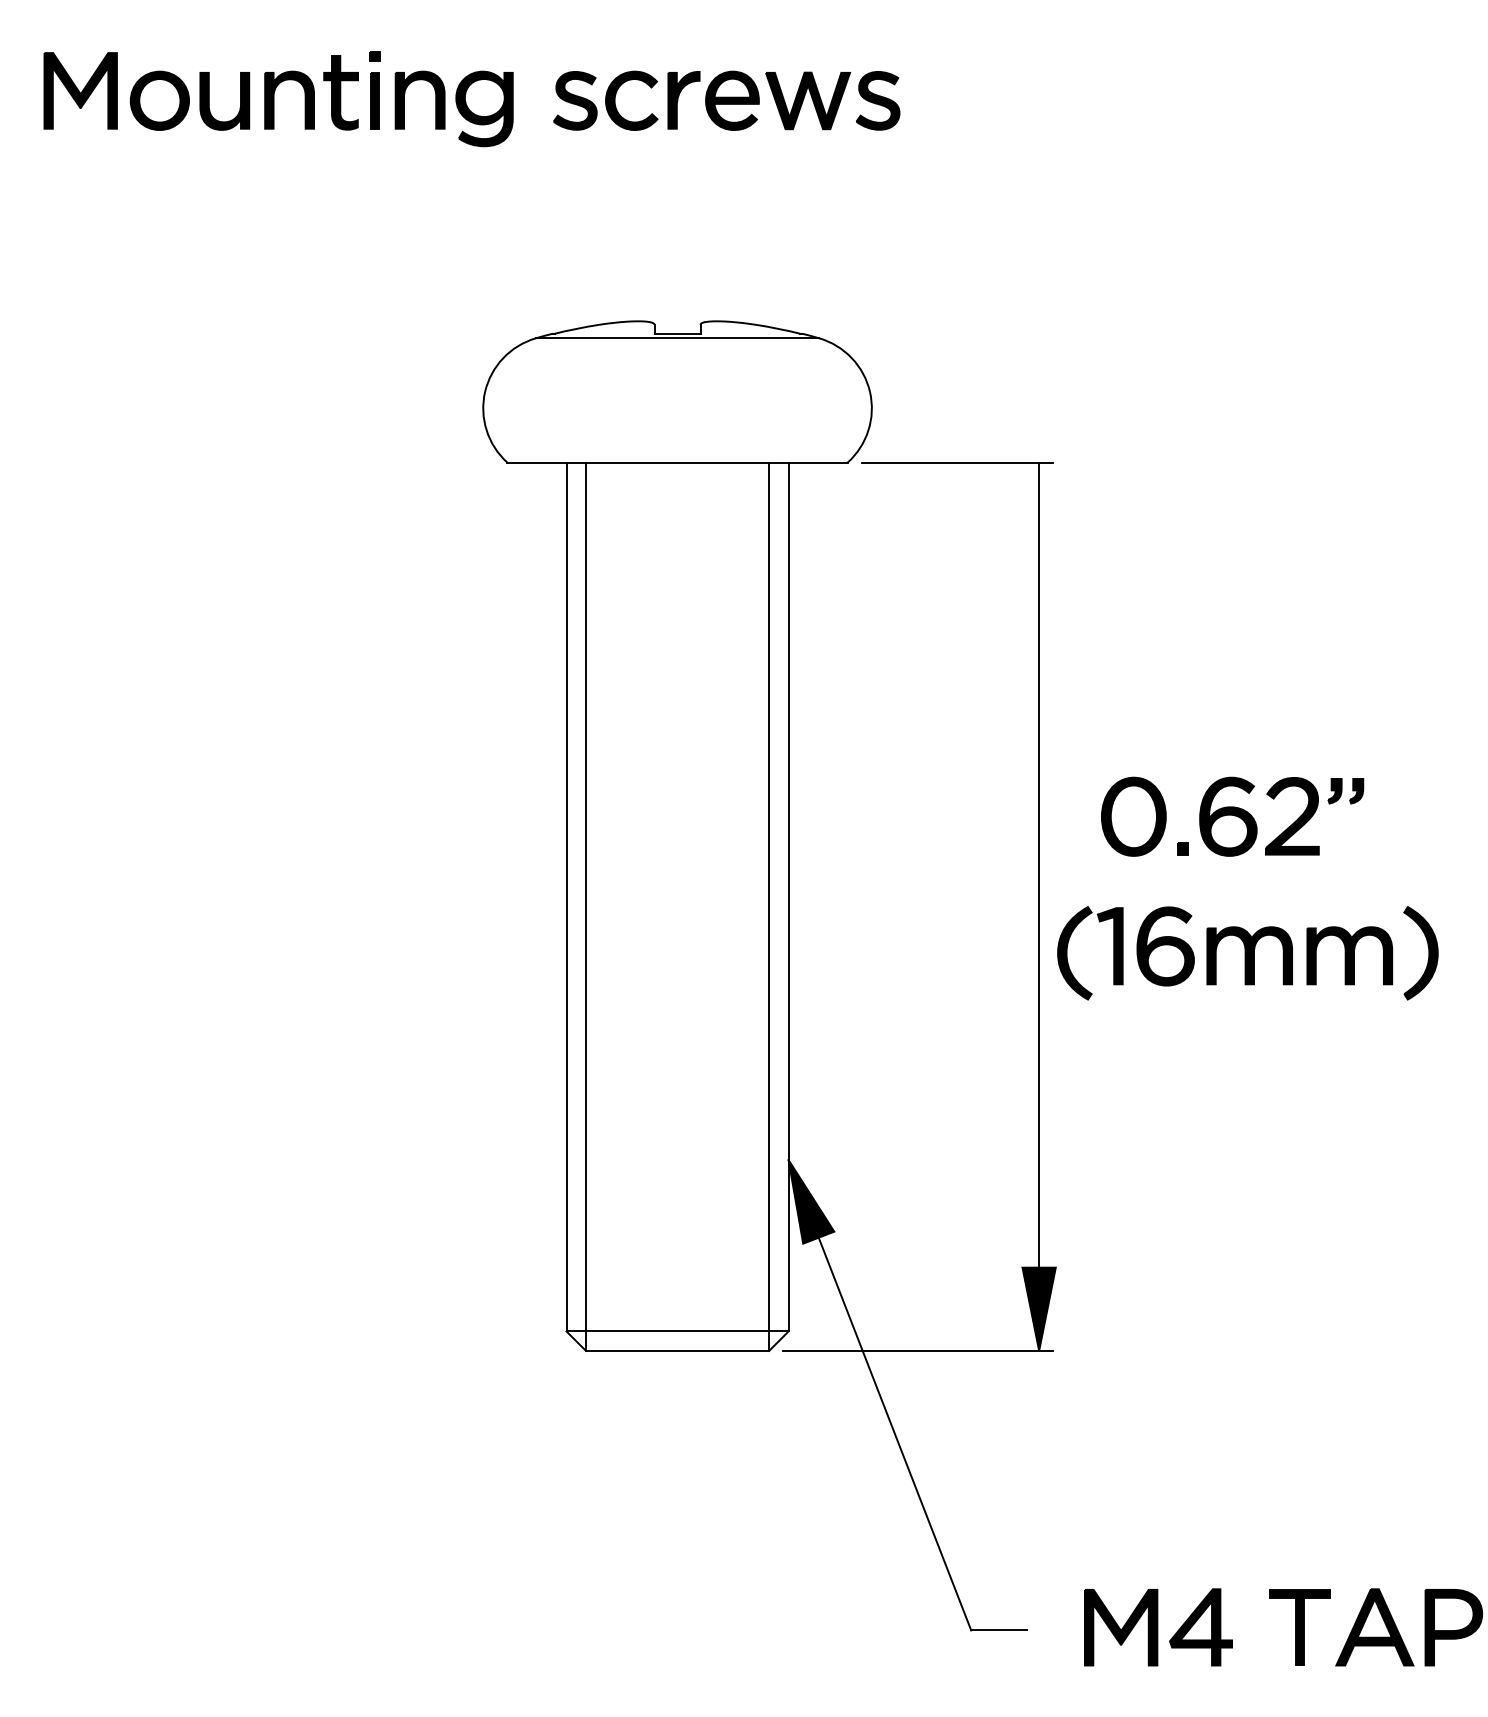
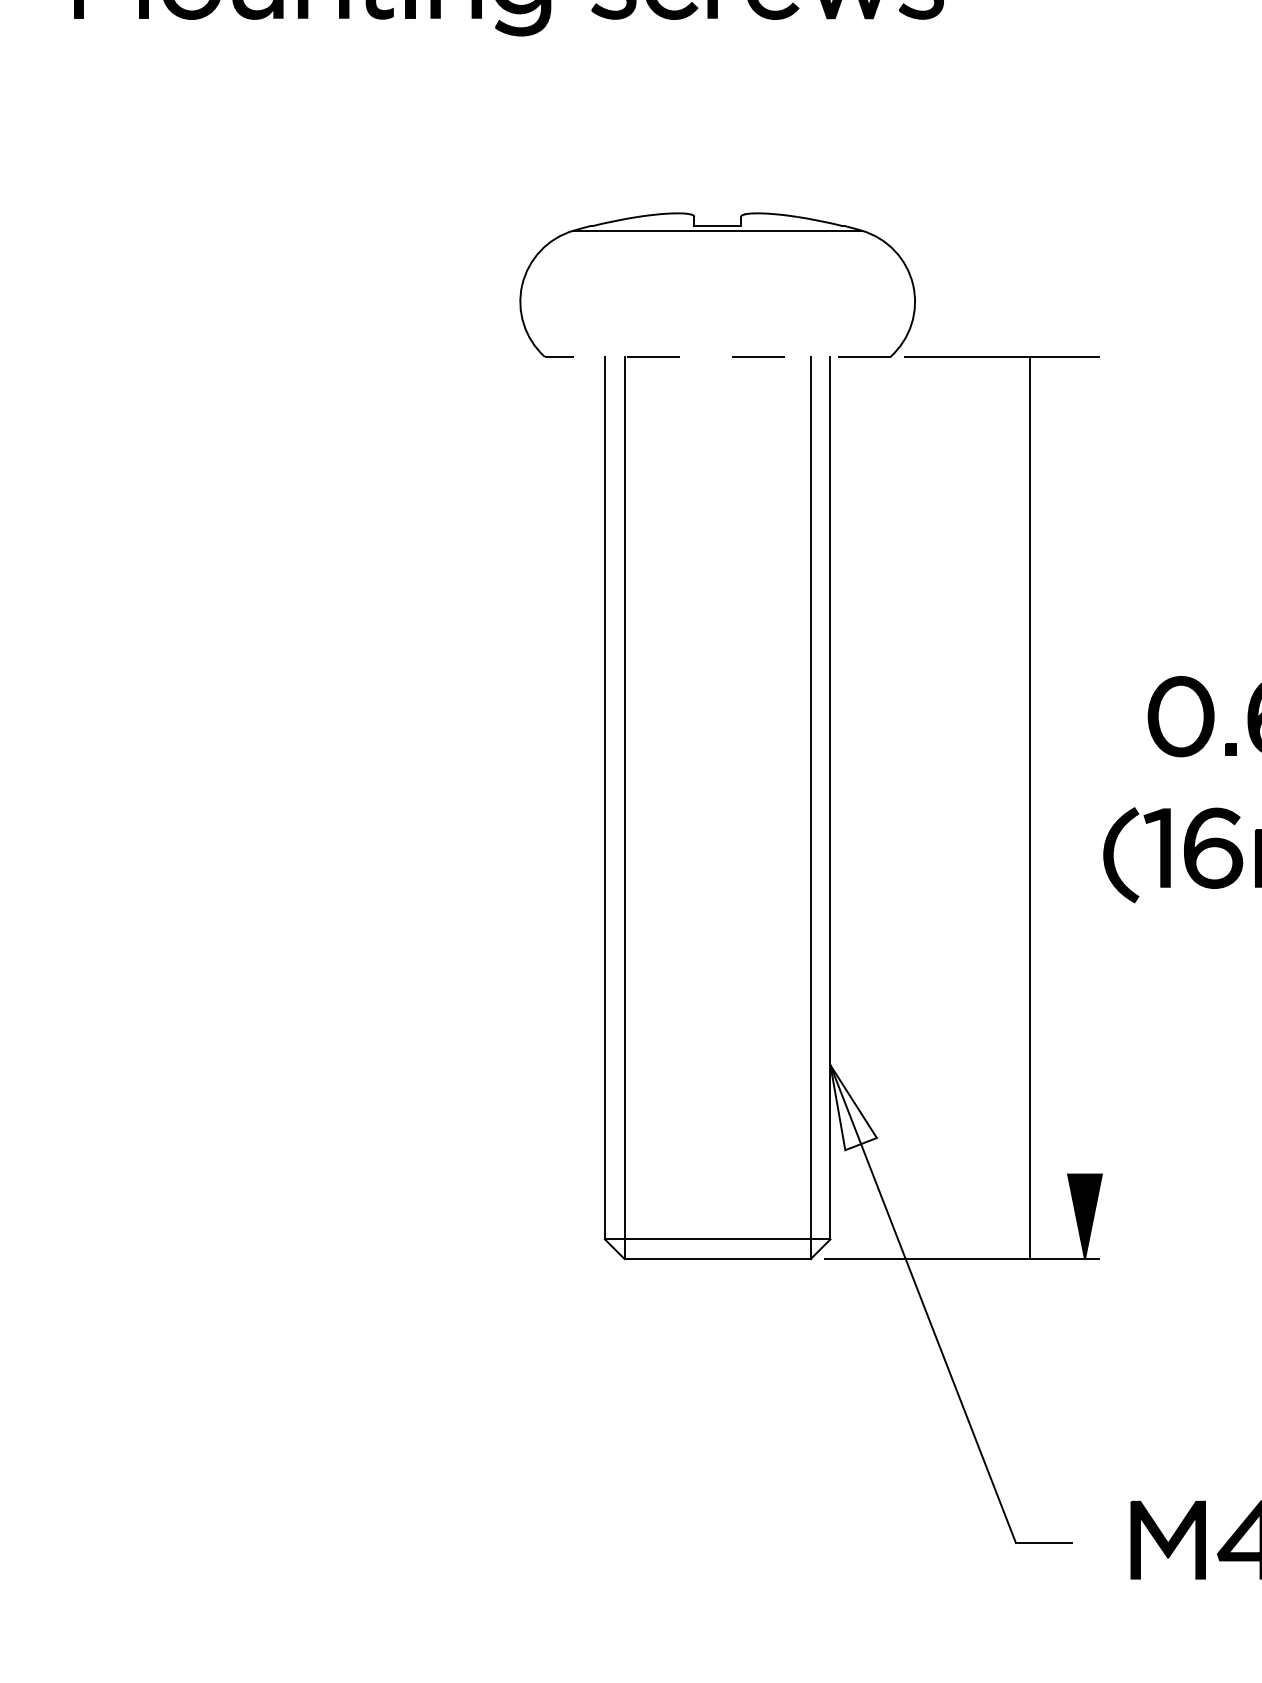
line: (677, 462) -> (717, 356), solid -> dashed
line: (1039, 906) -> (1030, 807), moved
fill: (811, 1201) -> (853, 1107), removed

